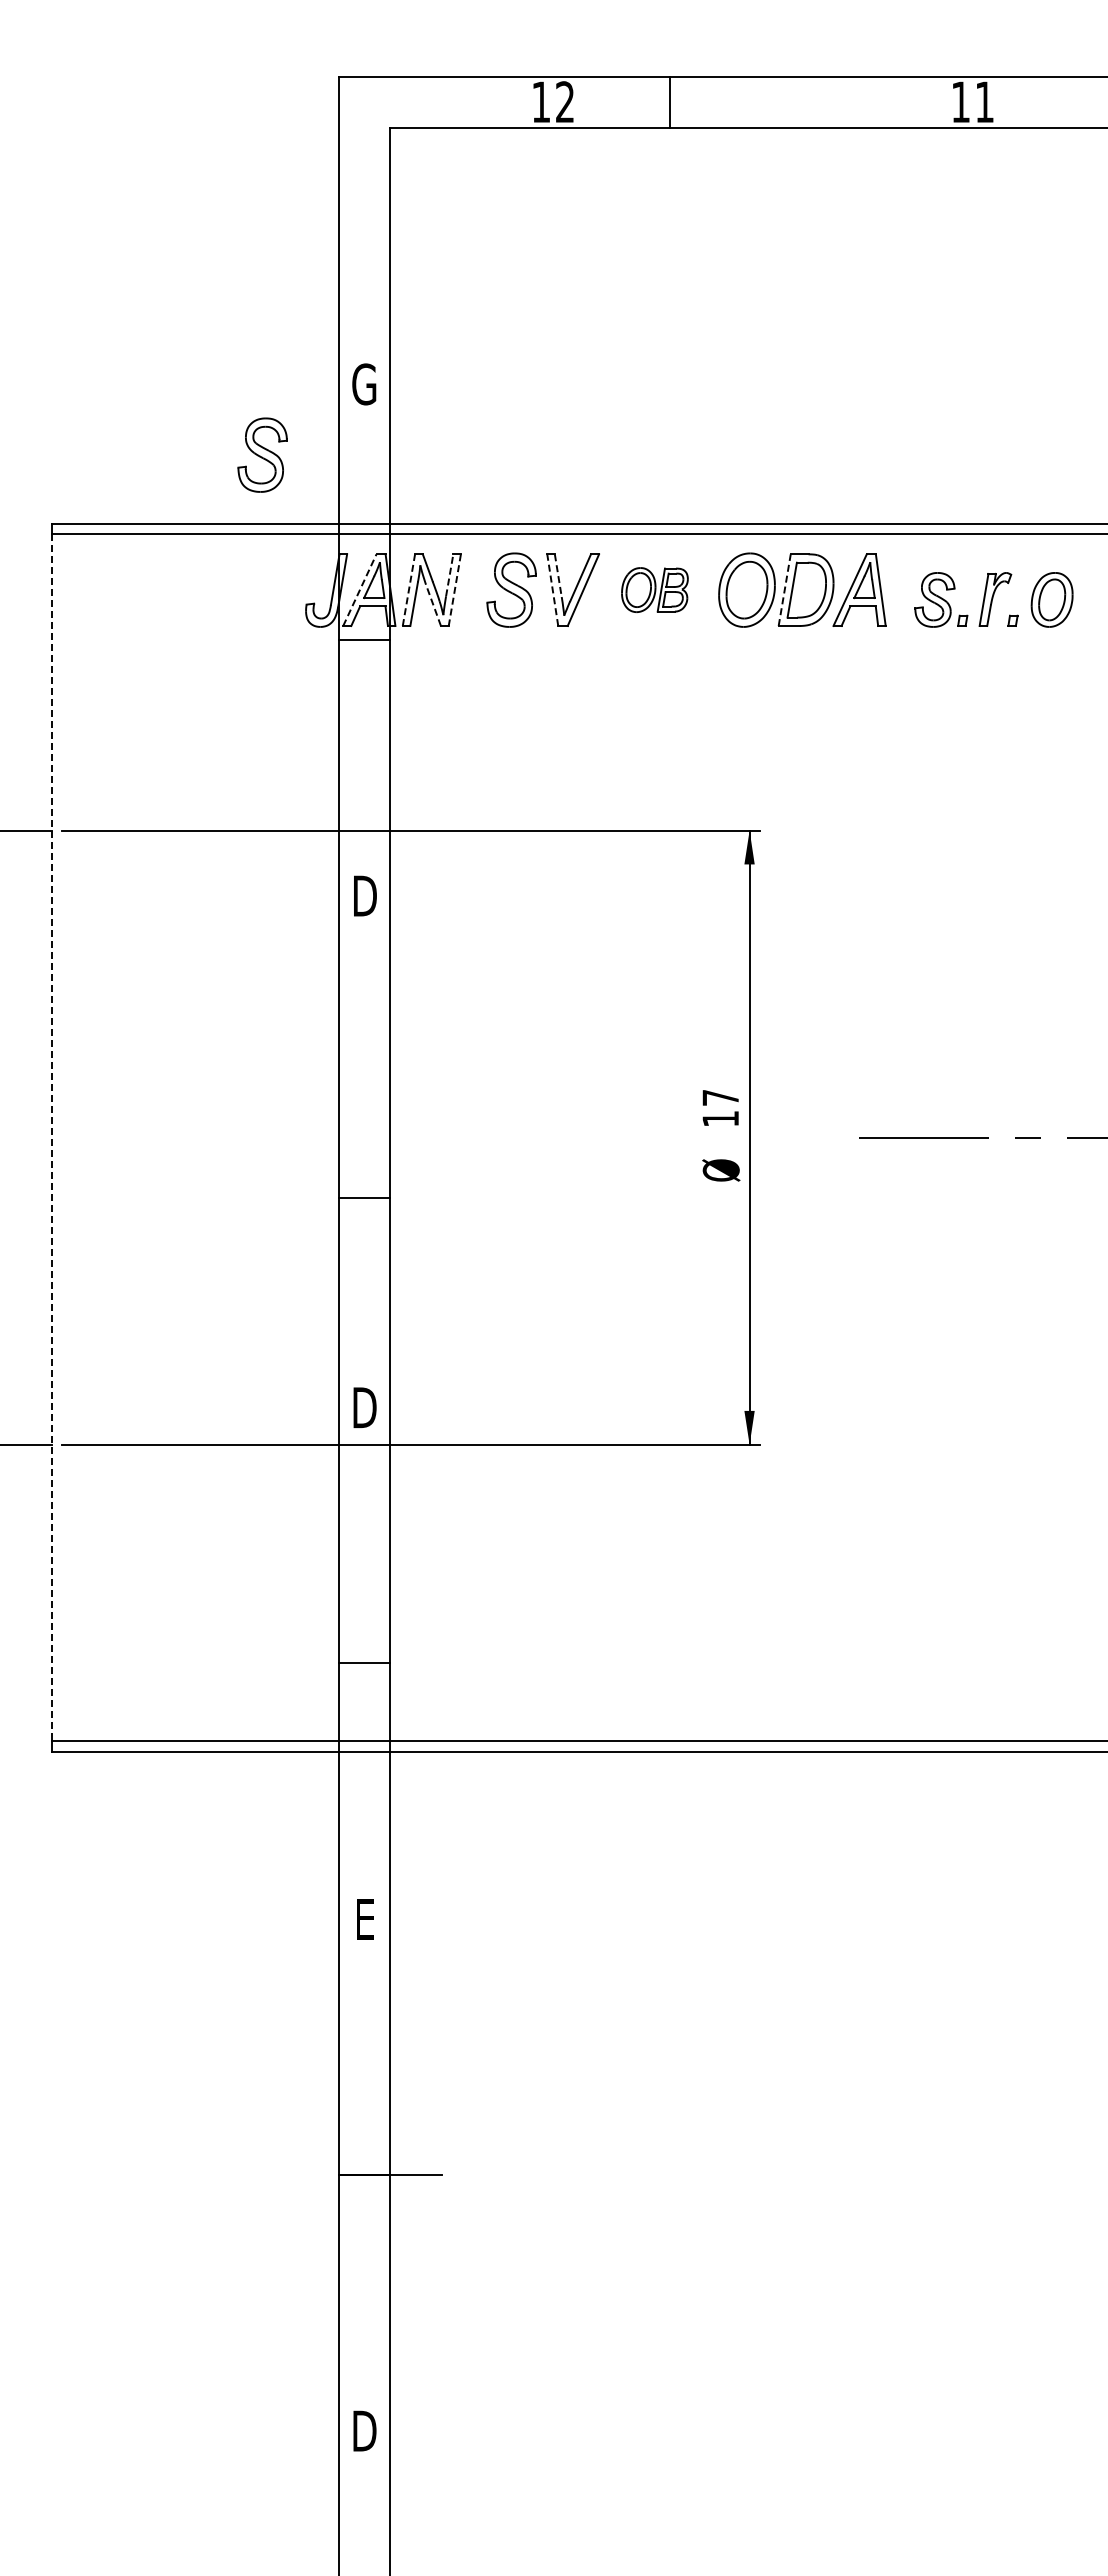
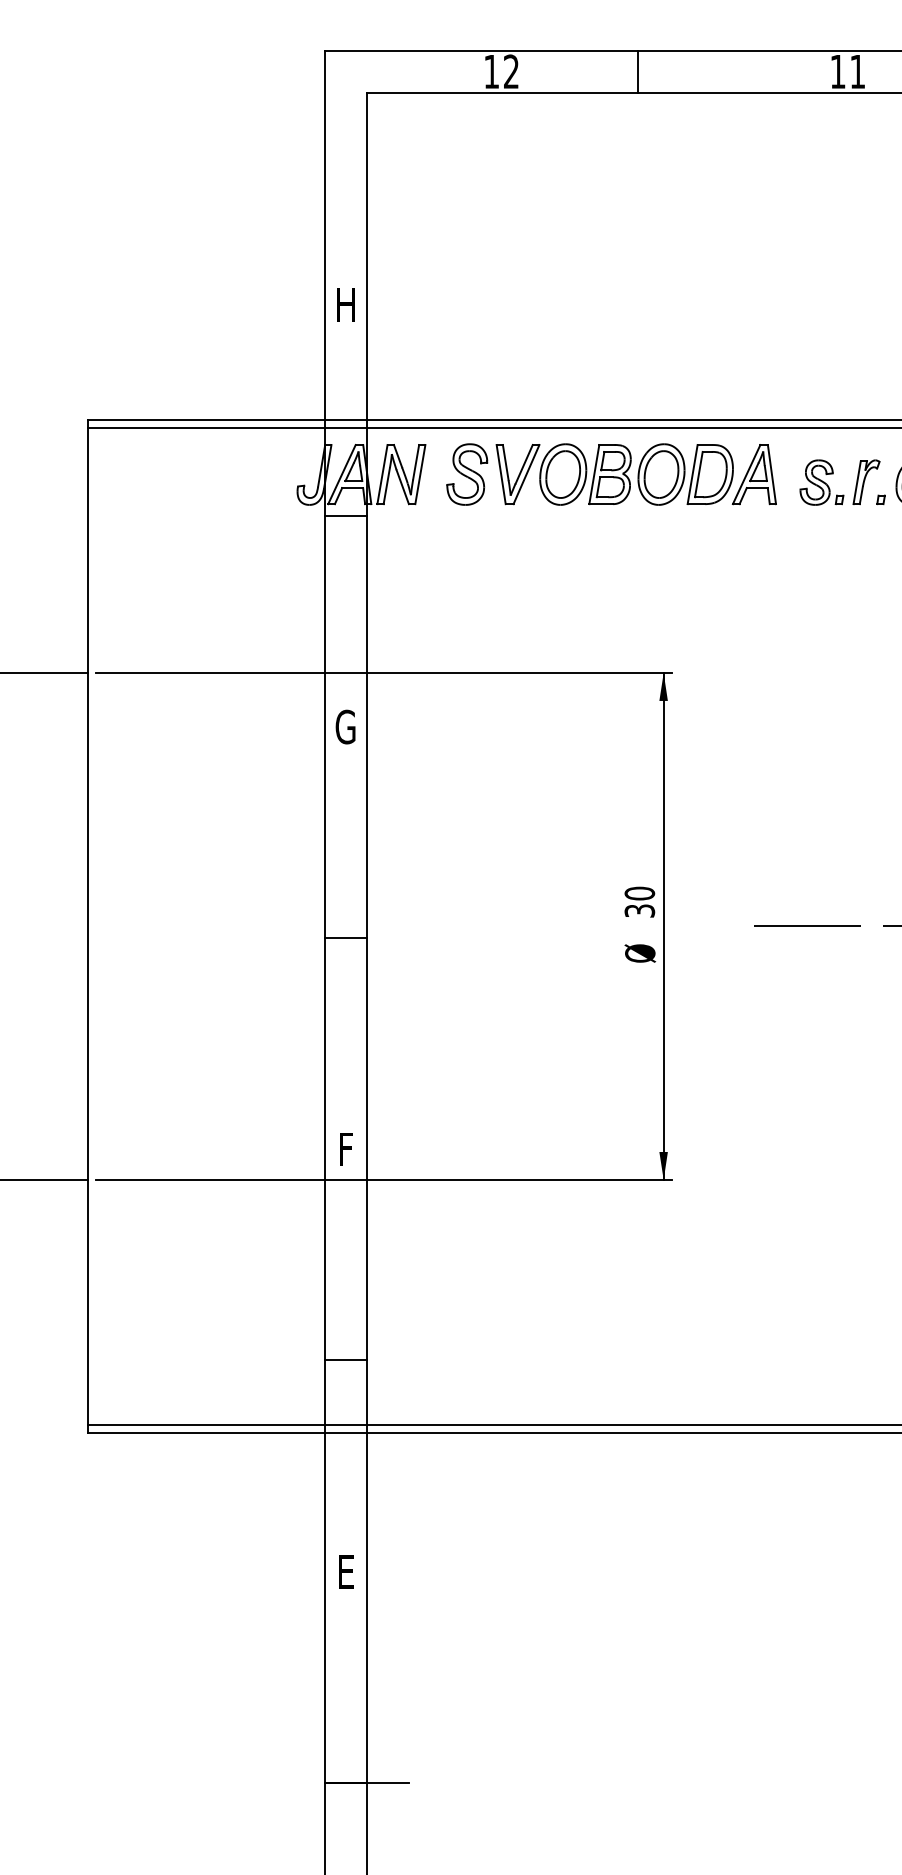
line: (669, 102) -> (637, 72), moved
text: (364, 384) -> (345, 304), G -> H
part: (262, 454) -> (261, 362), removed
line: (449, 574) -> (415, 461), dashed -> solid
line: (558, 575) -> (505, 462), dashed -> solid
line: (360, 589) -> (342, 474), dashed -> solid
line: (409, 589) -> (382, 474), dashed -> solid
line: (552, 589) -> (500, 474), dashed -> solid
part: (654, 589) -> (585, 474), size x1.67
line: (784, 589) -> (692, 474), dashed -> solid
line: (454, 590) -> (420, 474), dashed -> solid
line: (433, 605) -> (402, 487), dashed -> solid
text: (364, 896) -> (345, 727), D -> G
text: (720, 1107) -> (639, 901), 17 -> 30
line: (52, 1137) -> (88, 926), dashed -> solid
line: (364, 1197) -> (345, 937), moved
text: (364, 1407) -> (345, 1149), D -> F

